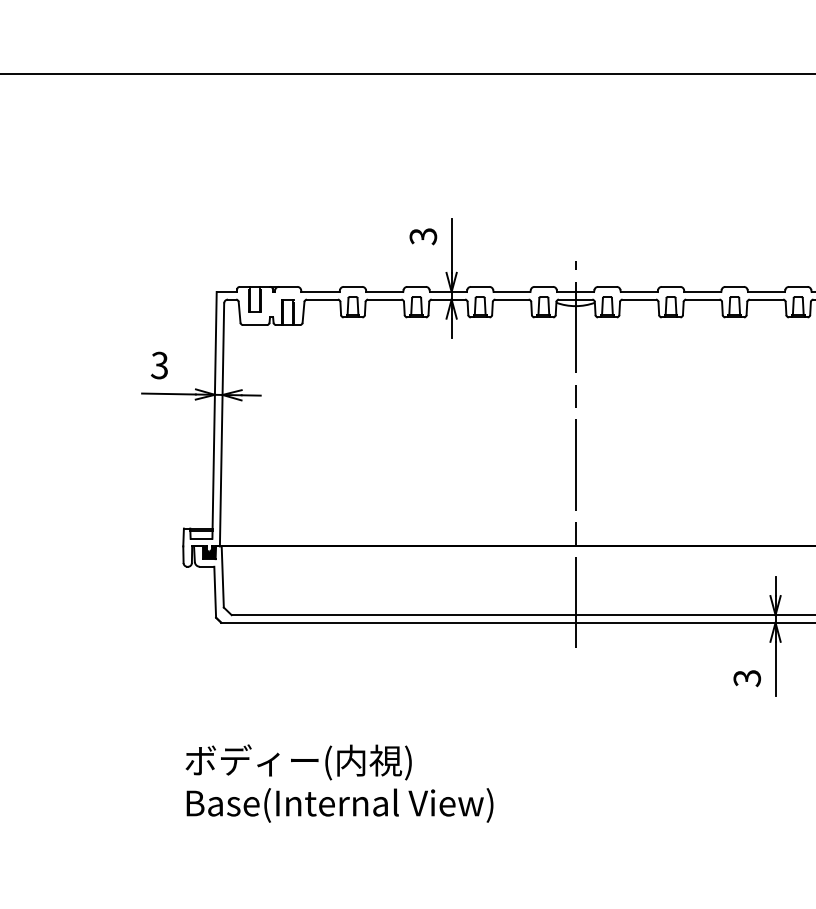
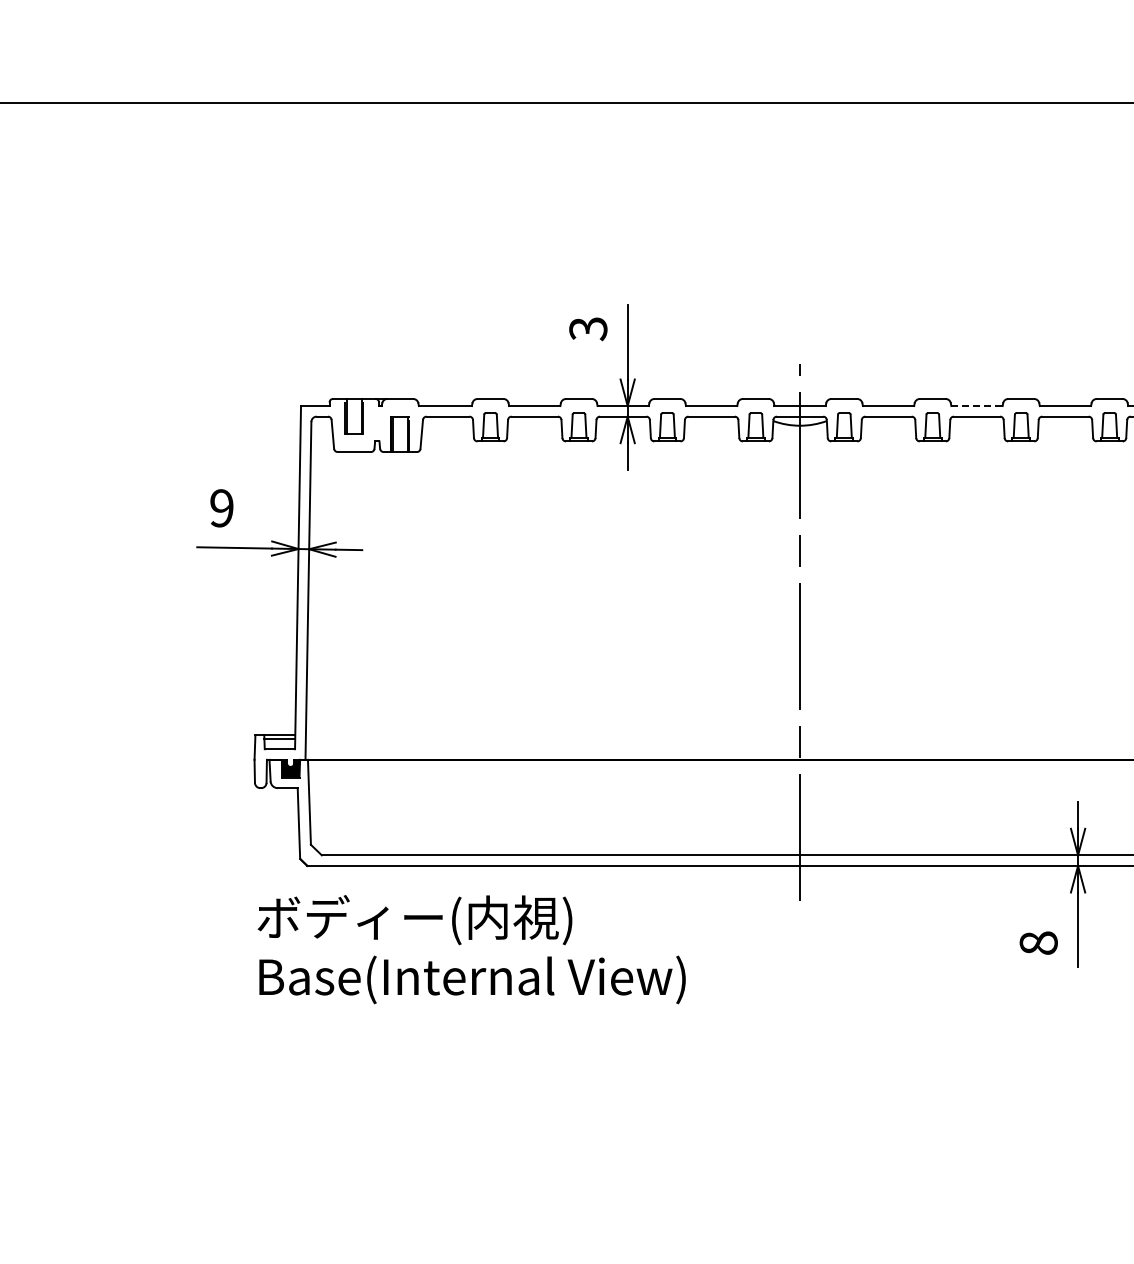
line: (703, 292) -> (977, 406), solid -> dashed
text: (159, 365) -> (221, 508), 3 -> 9
text: (747, 678) -> (1038, 943), 3 -> 8
text: (339, 783) -> (471, 949), moved

